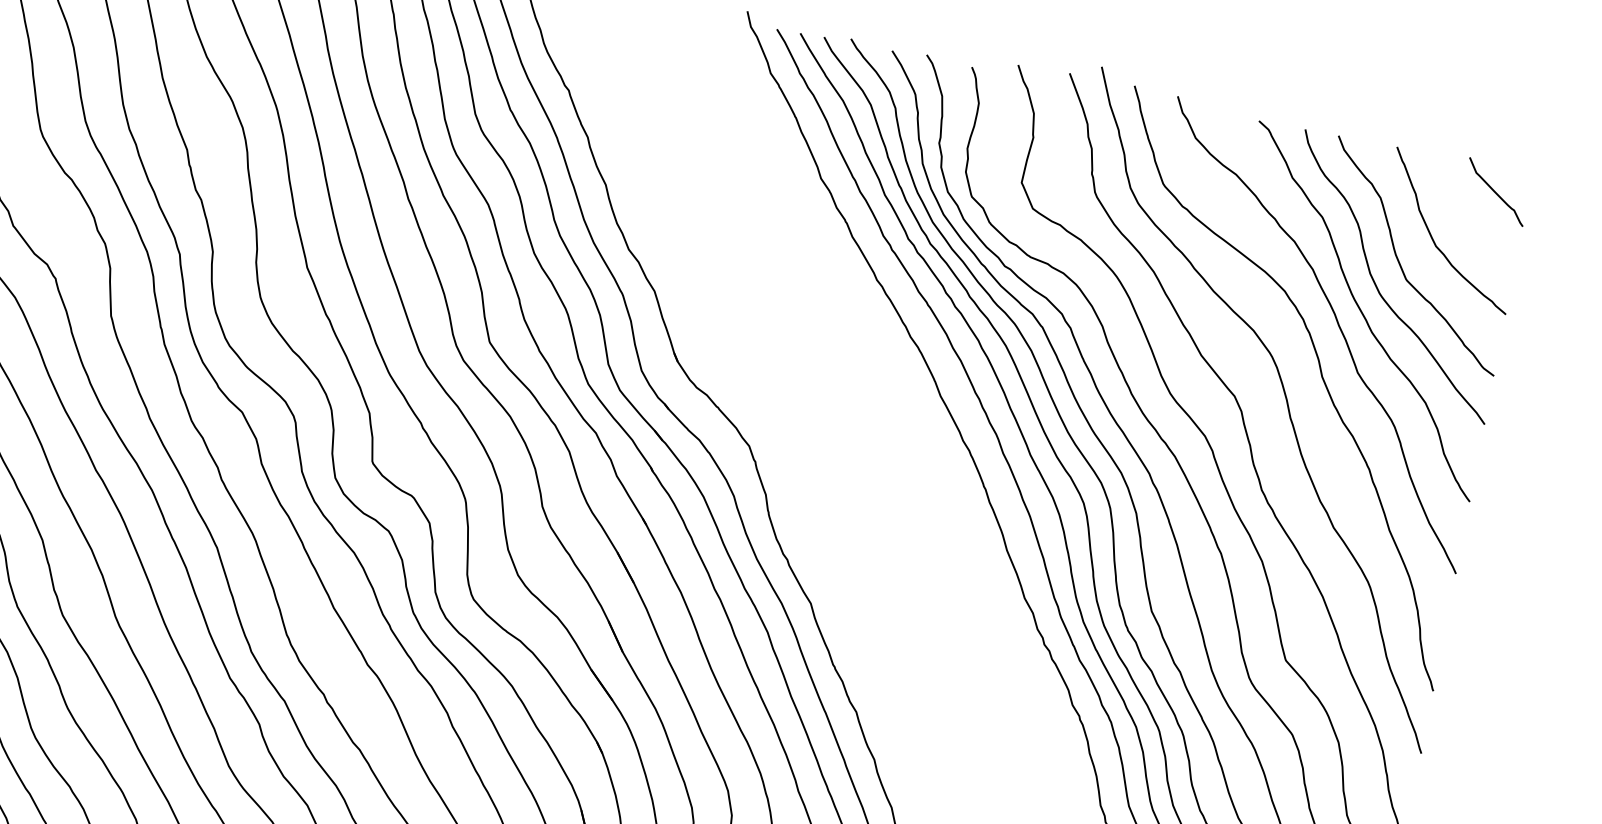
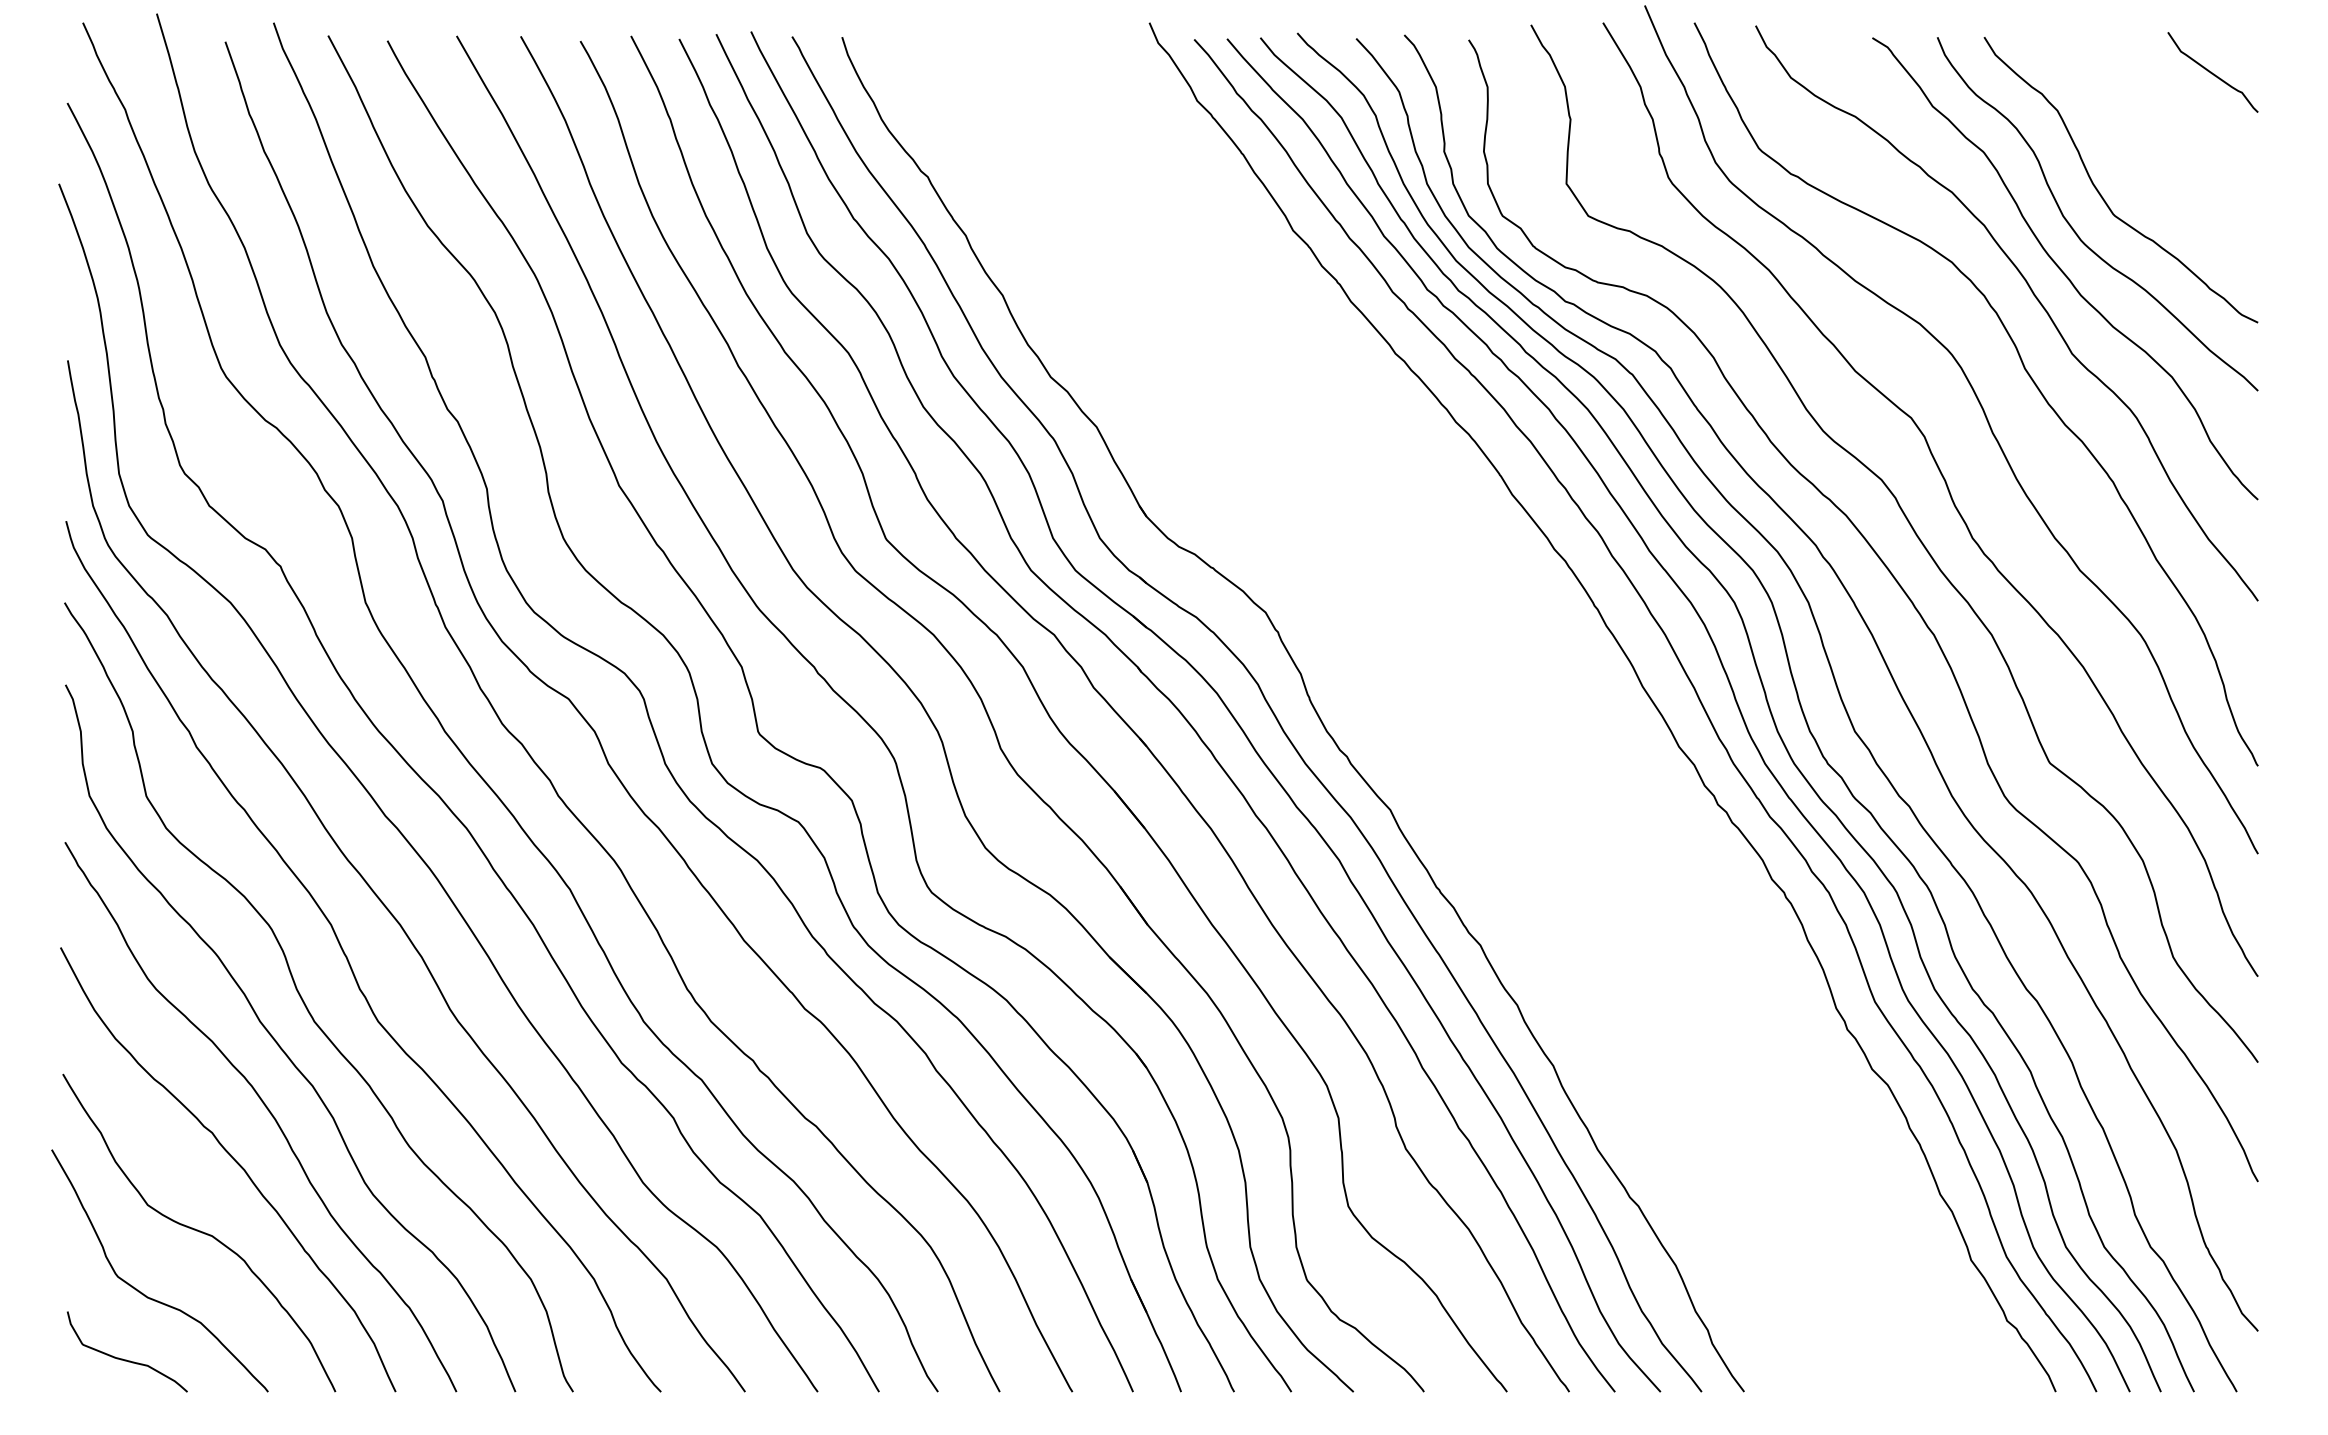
curve: (1434, 240) -> (2141, 154), removed

